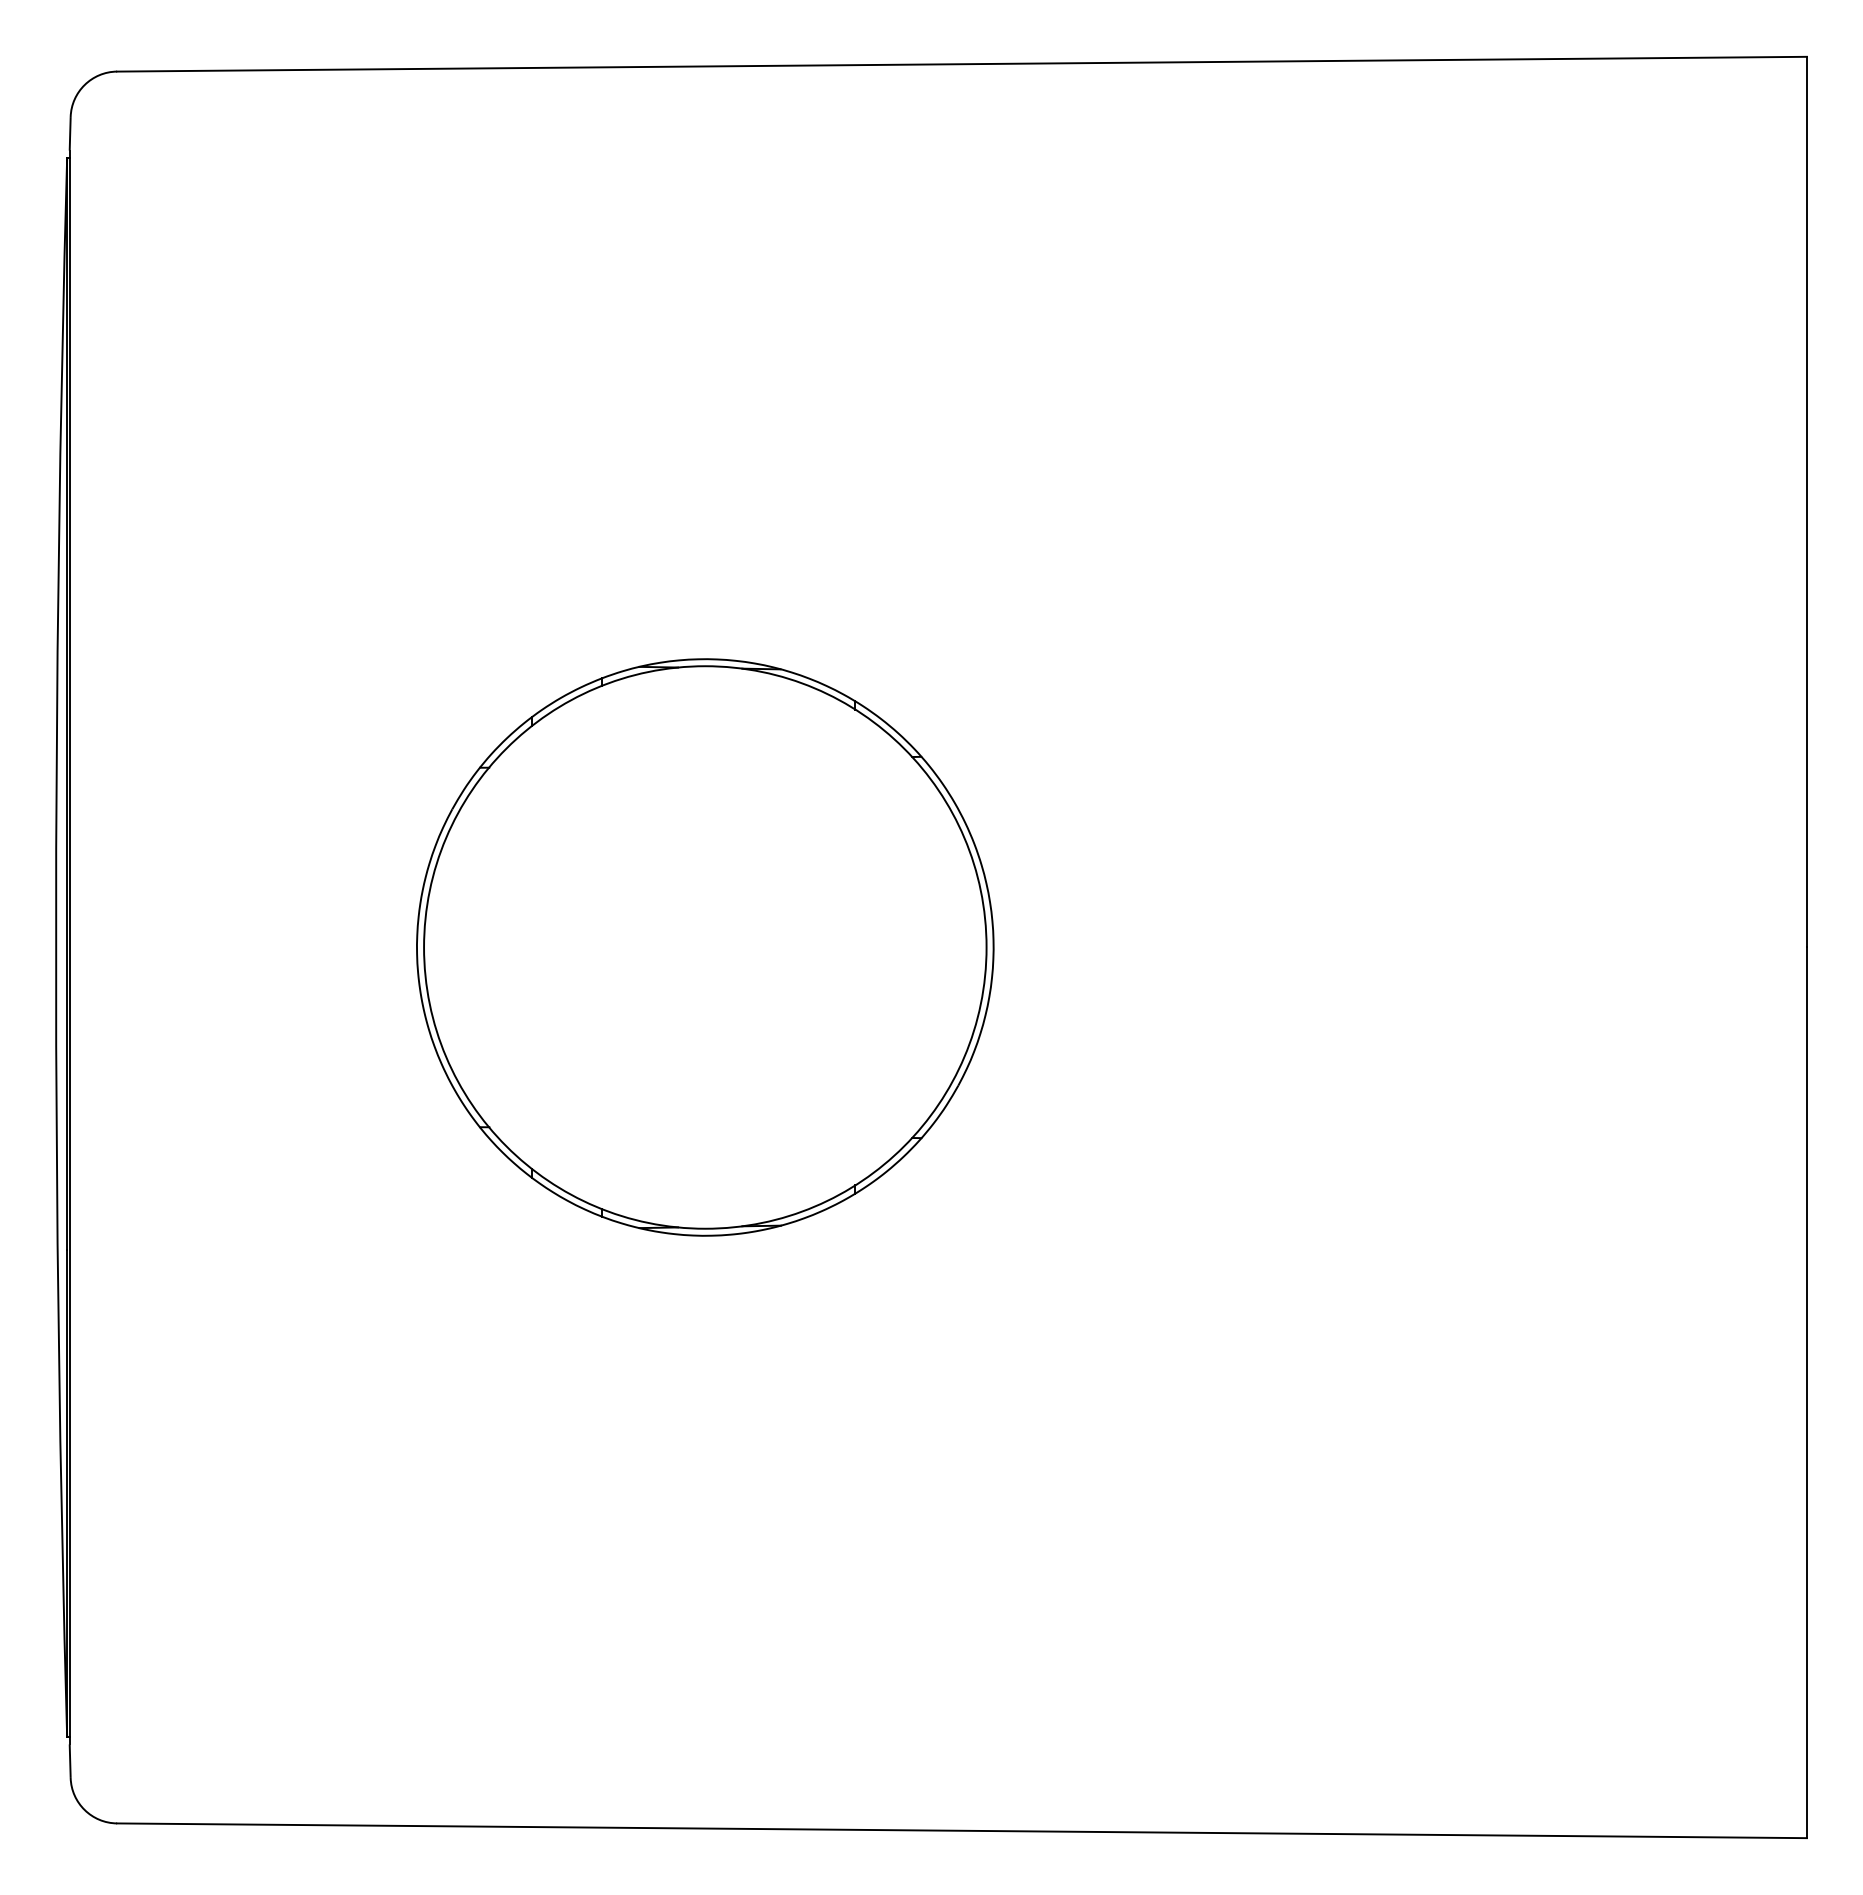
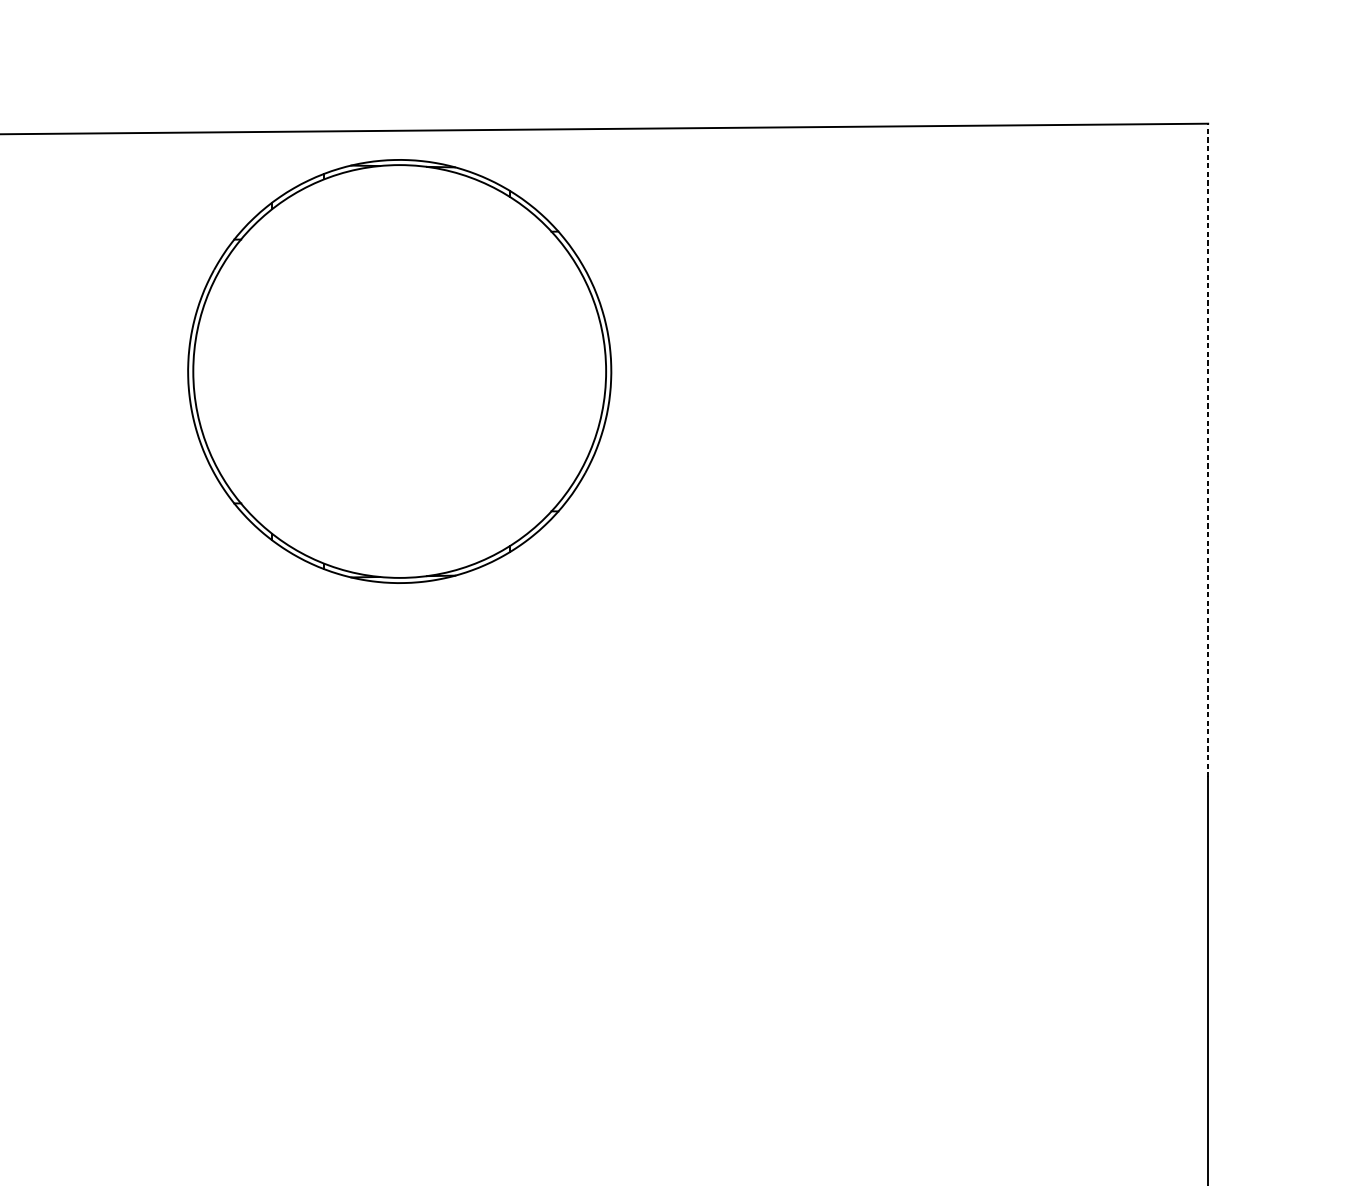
line: (1806, 501) -> (1207, 450), solid -> dashed
part: (705, 947) -> (399, 371), moved

